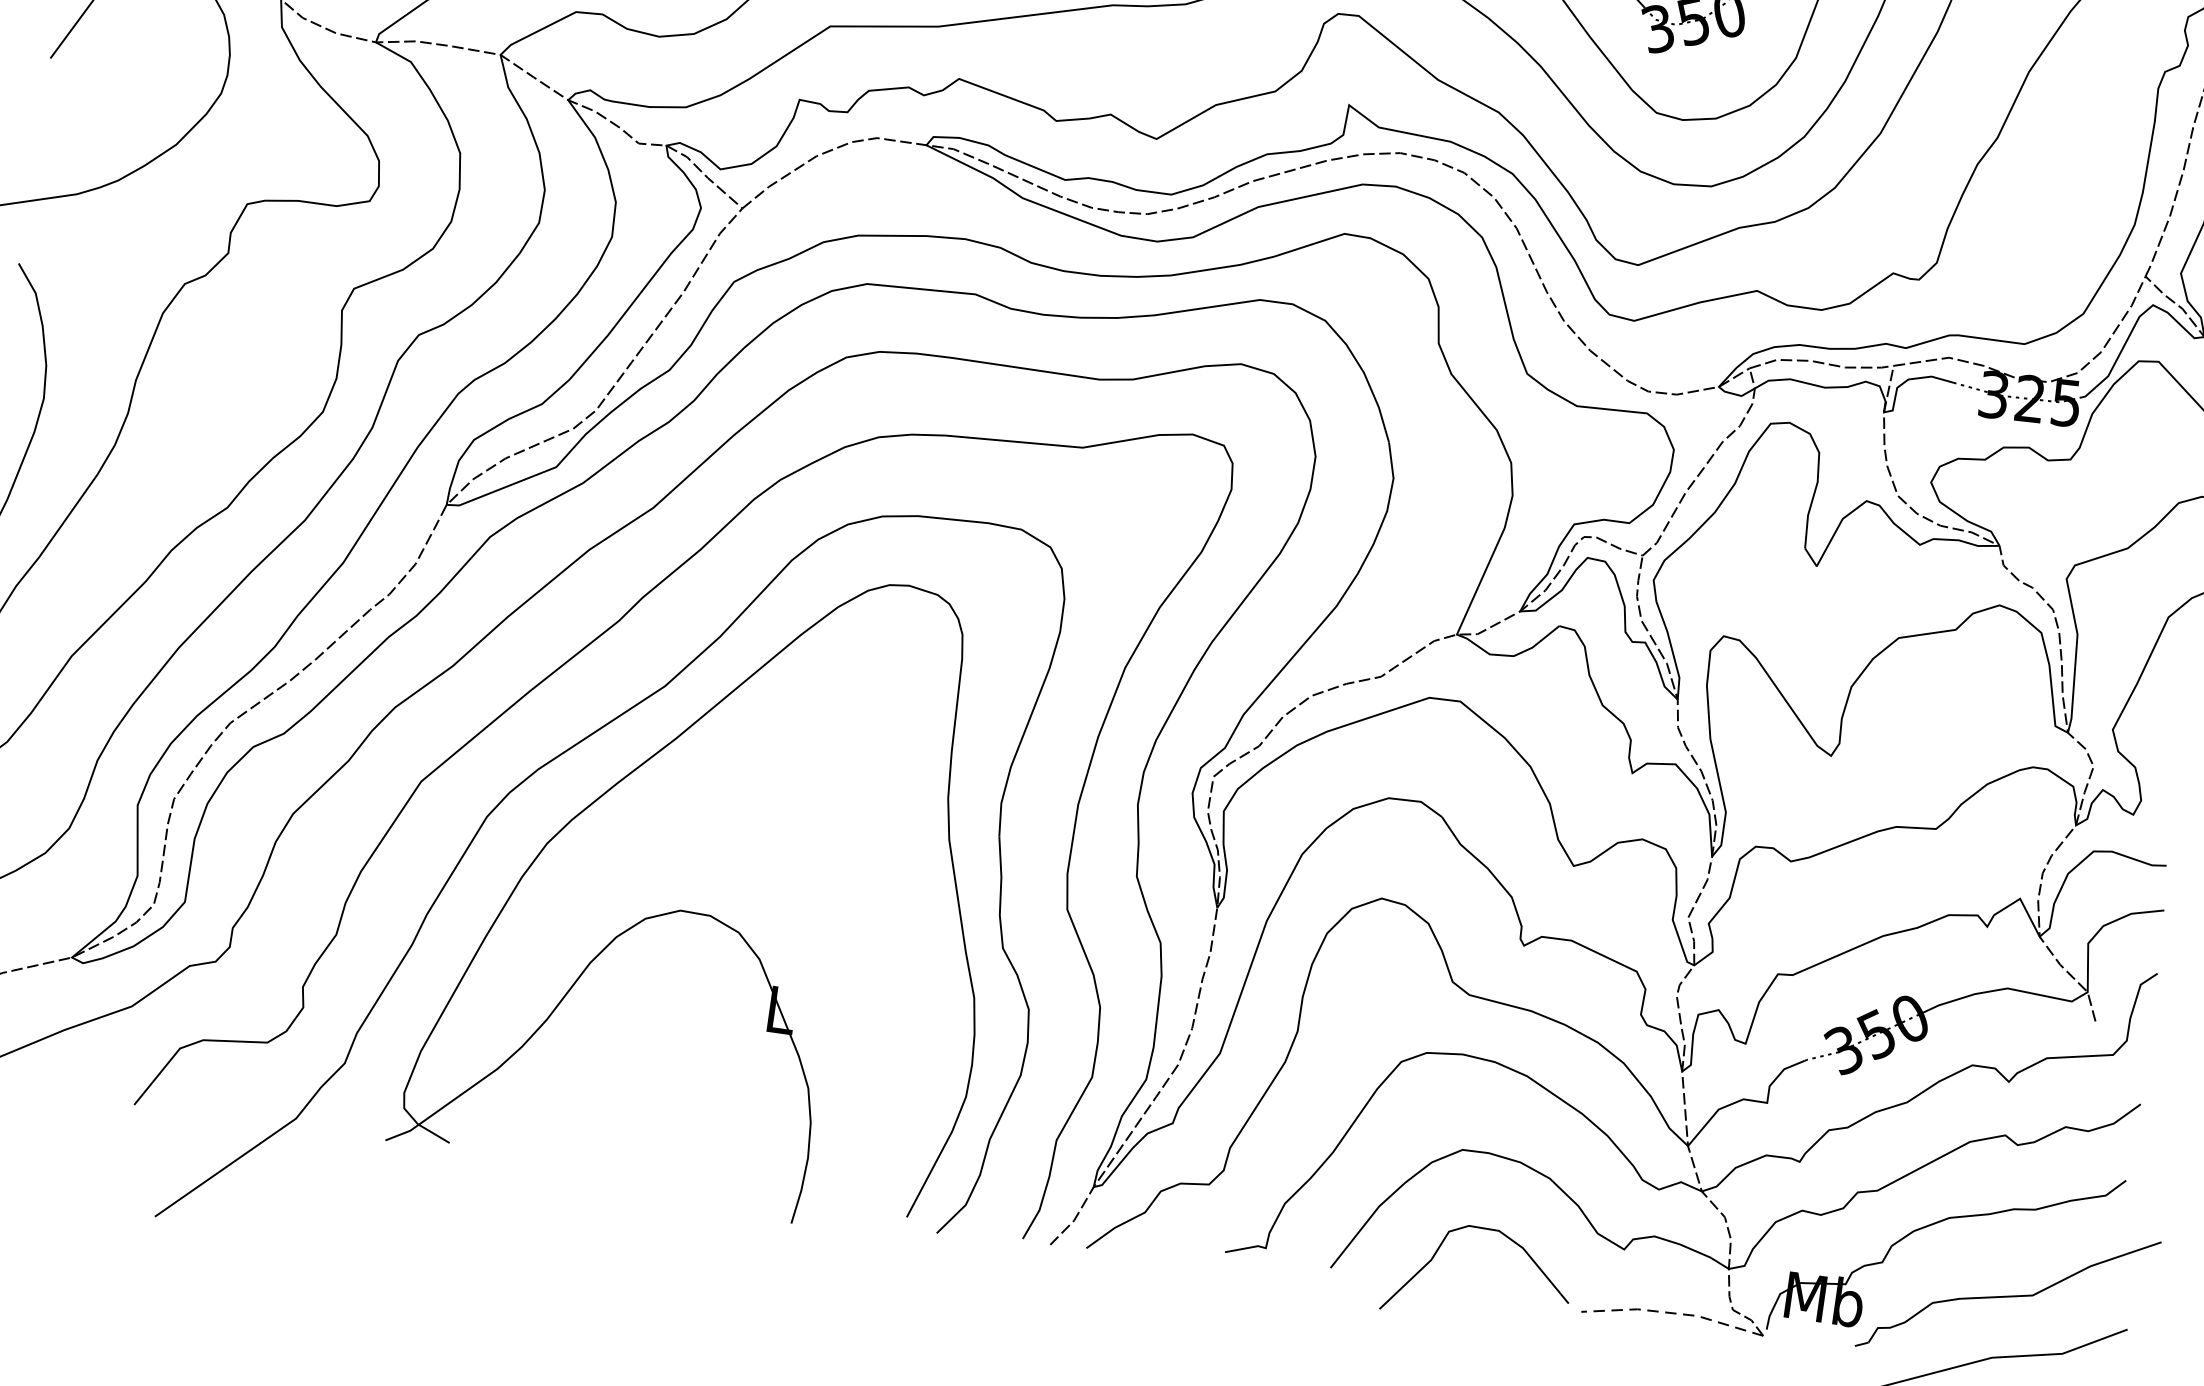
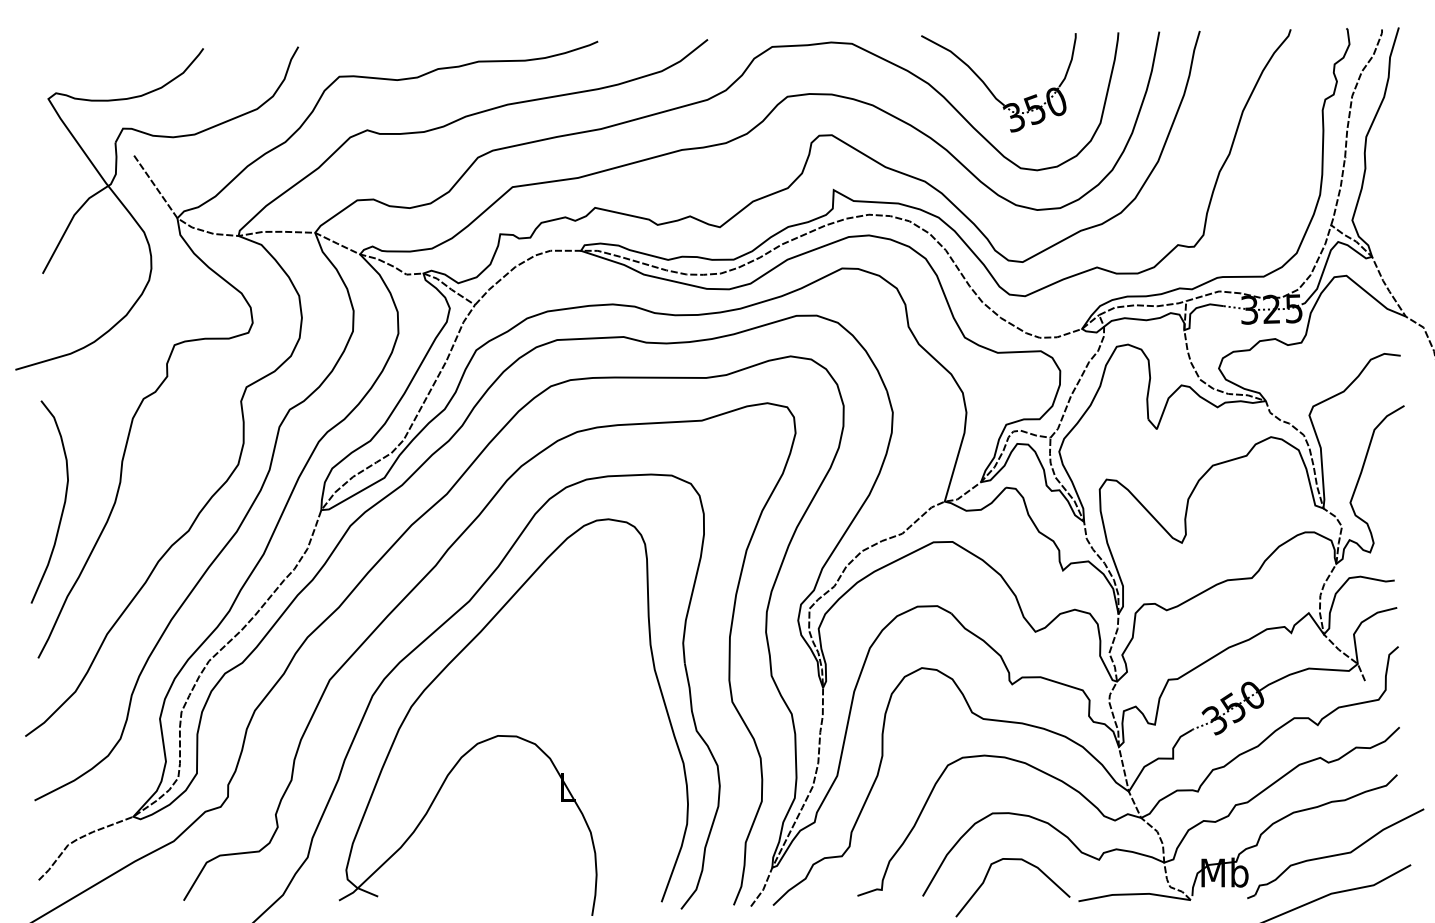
line: (1673, 1313) -> (1134, 894), dashed -> solid

